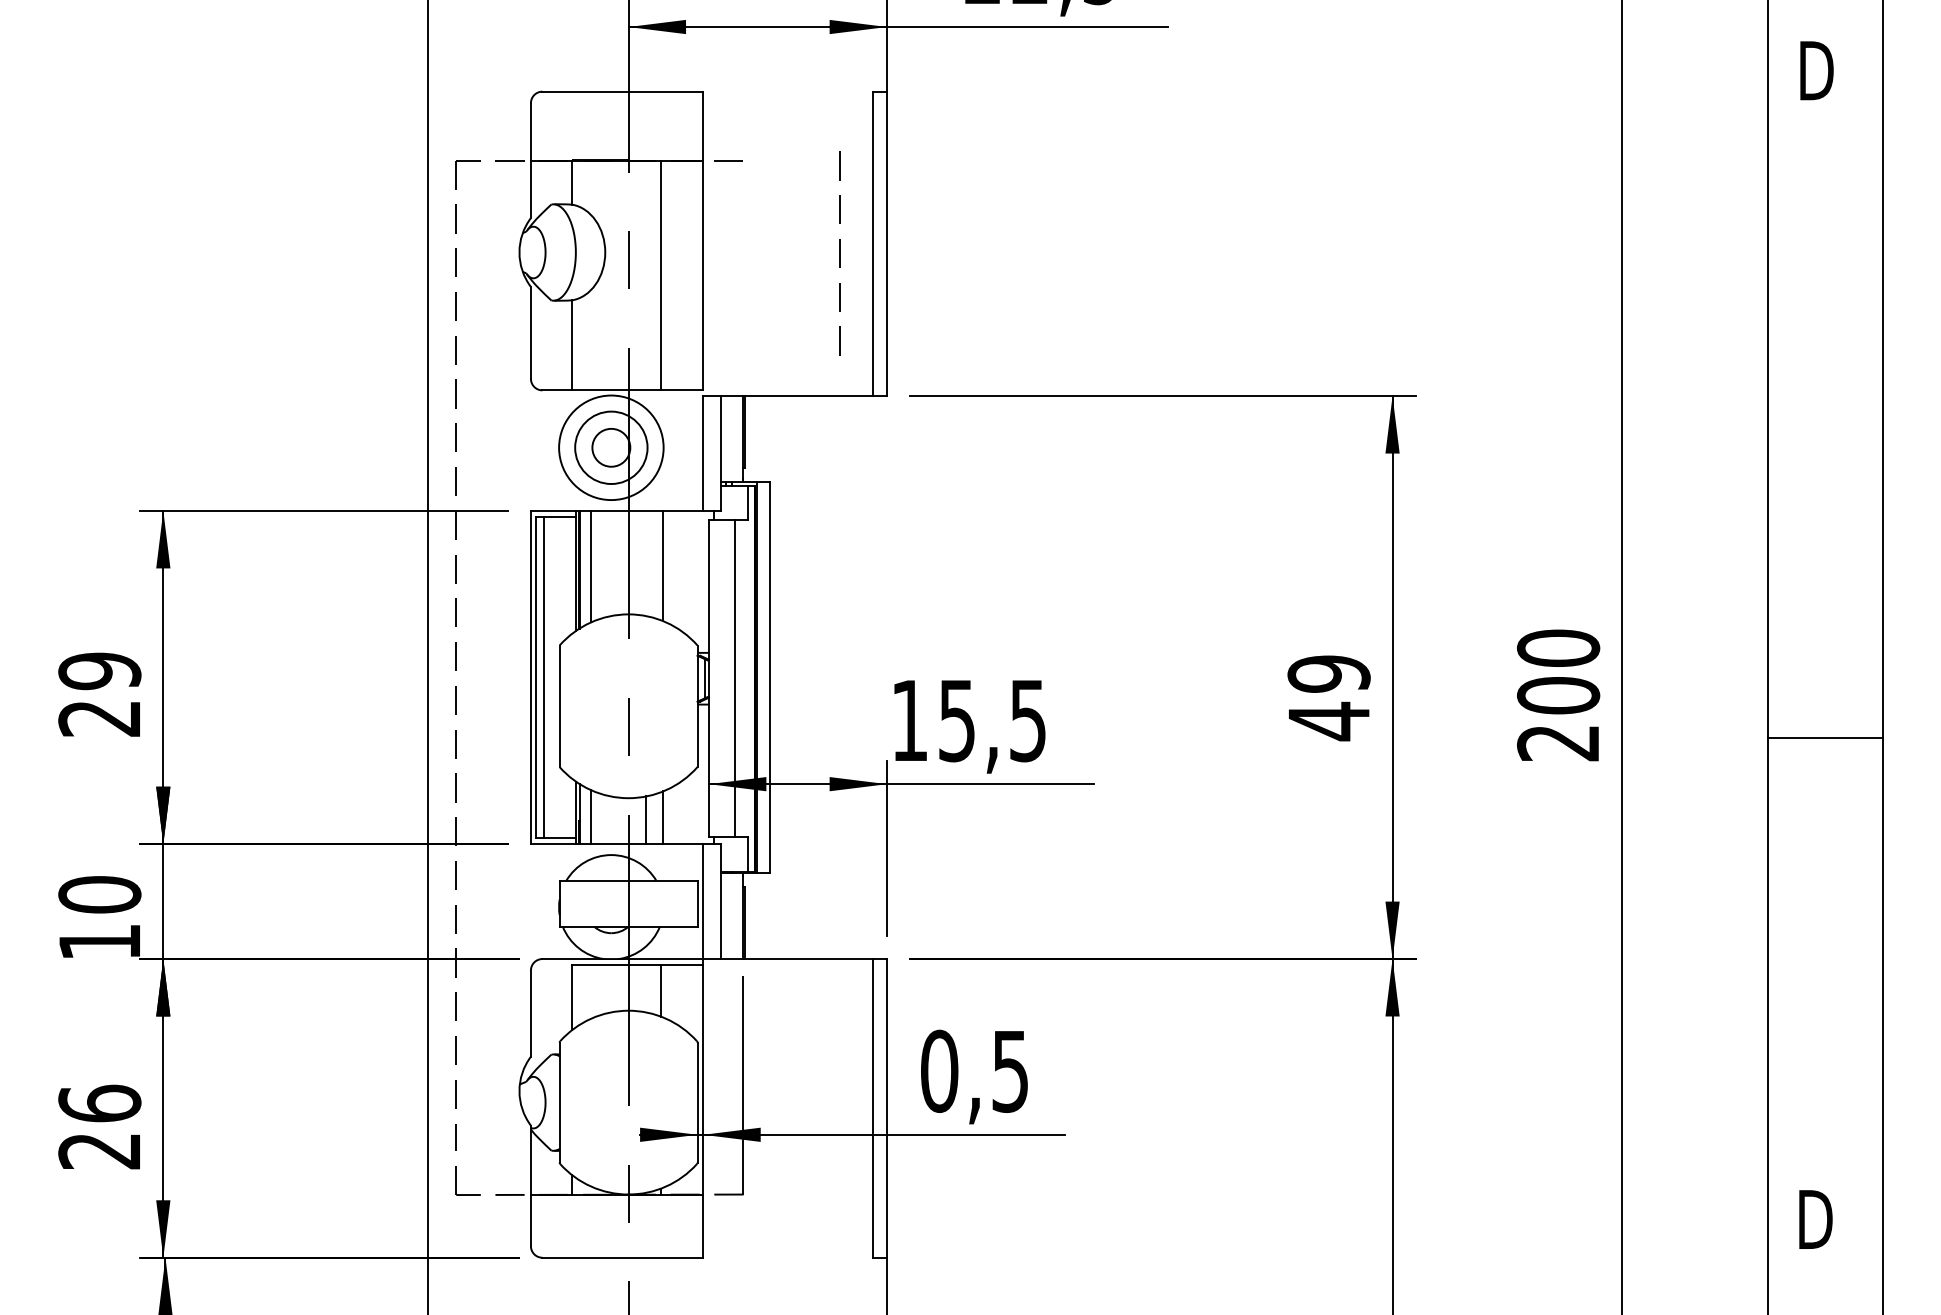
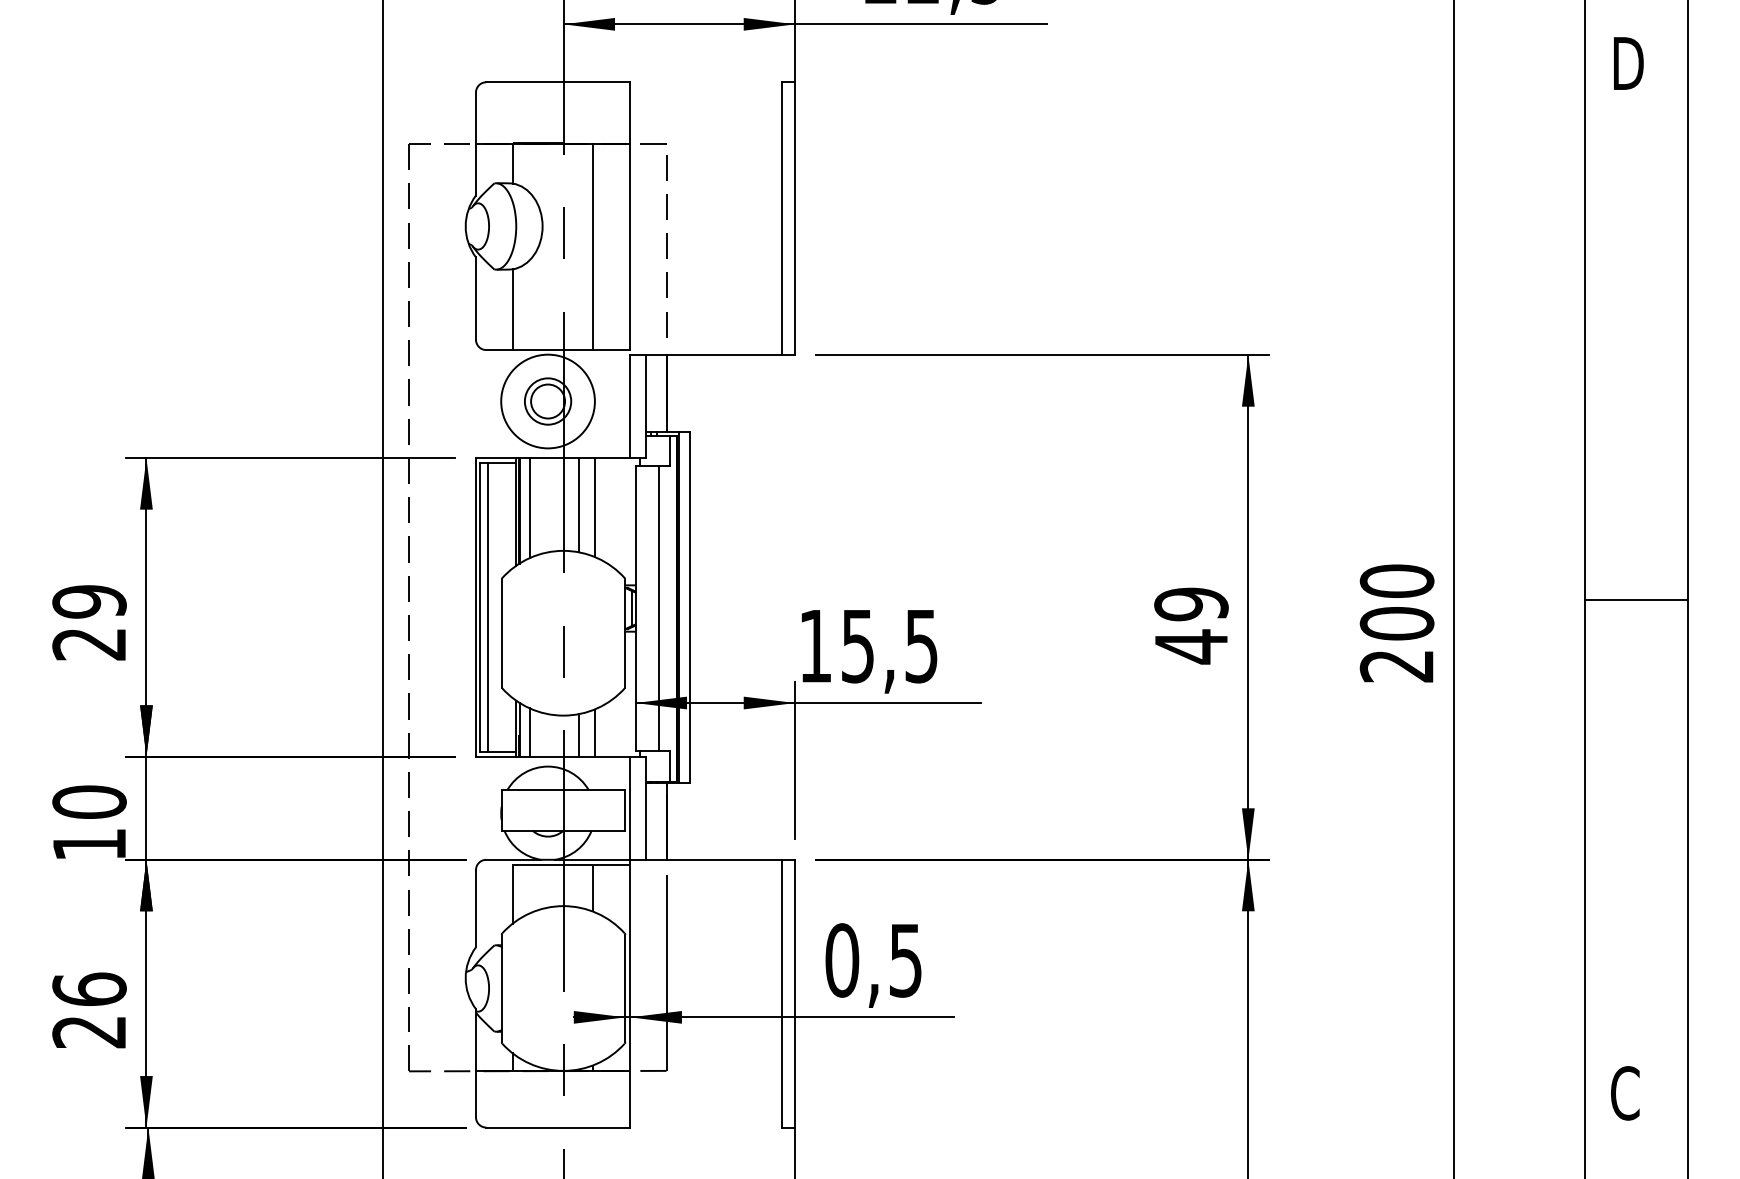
line: (839, 253) -> (665, 246), moved
circle: (611, 447) -> (548, 401), size x0.71
line: (646, 563) -> (579, 505), added
line: (1824, 737) -> (1635, 599), moved
text: (1814, 1219) -> (1626, 1093), D -> C

